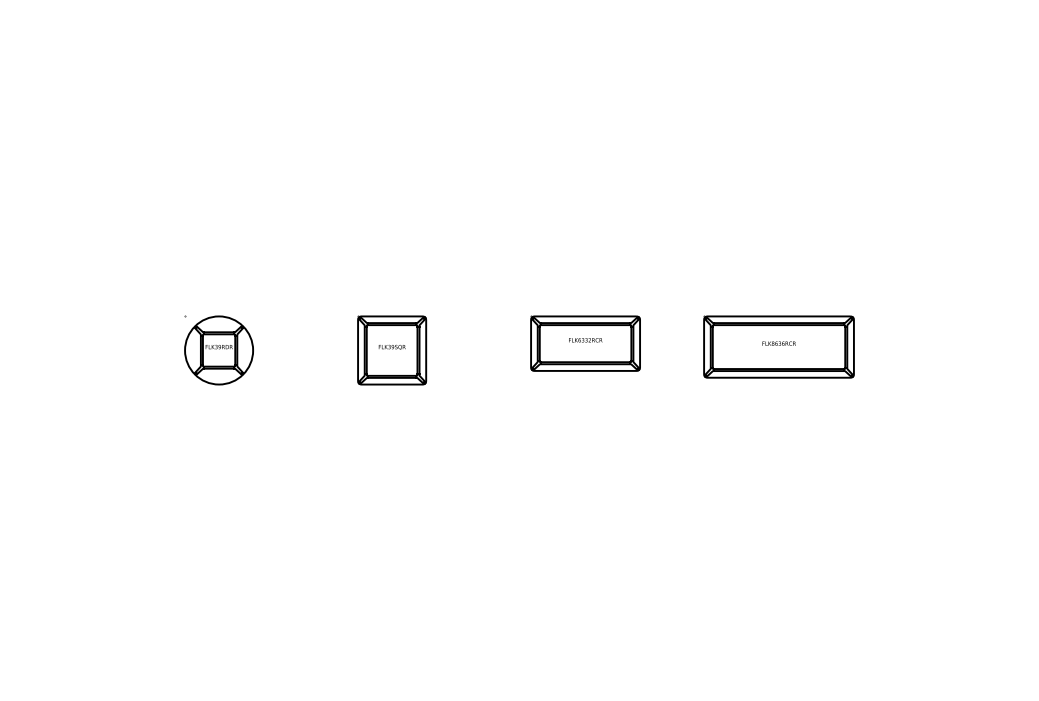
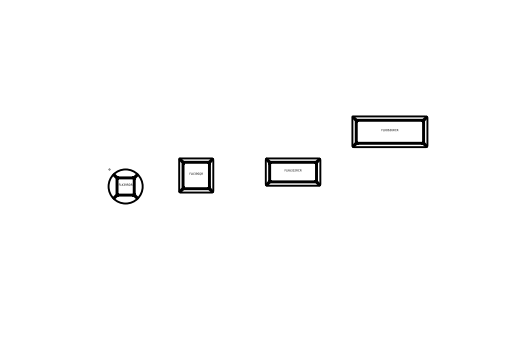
part: (778, 346) -> (389, 131), moved
part: (218, 350) -> (125, 186), moved

